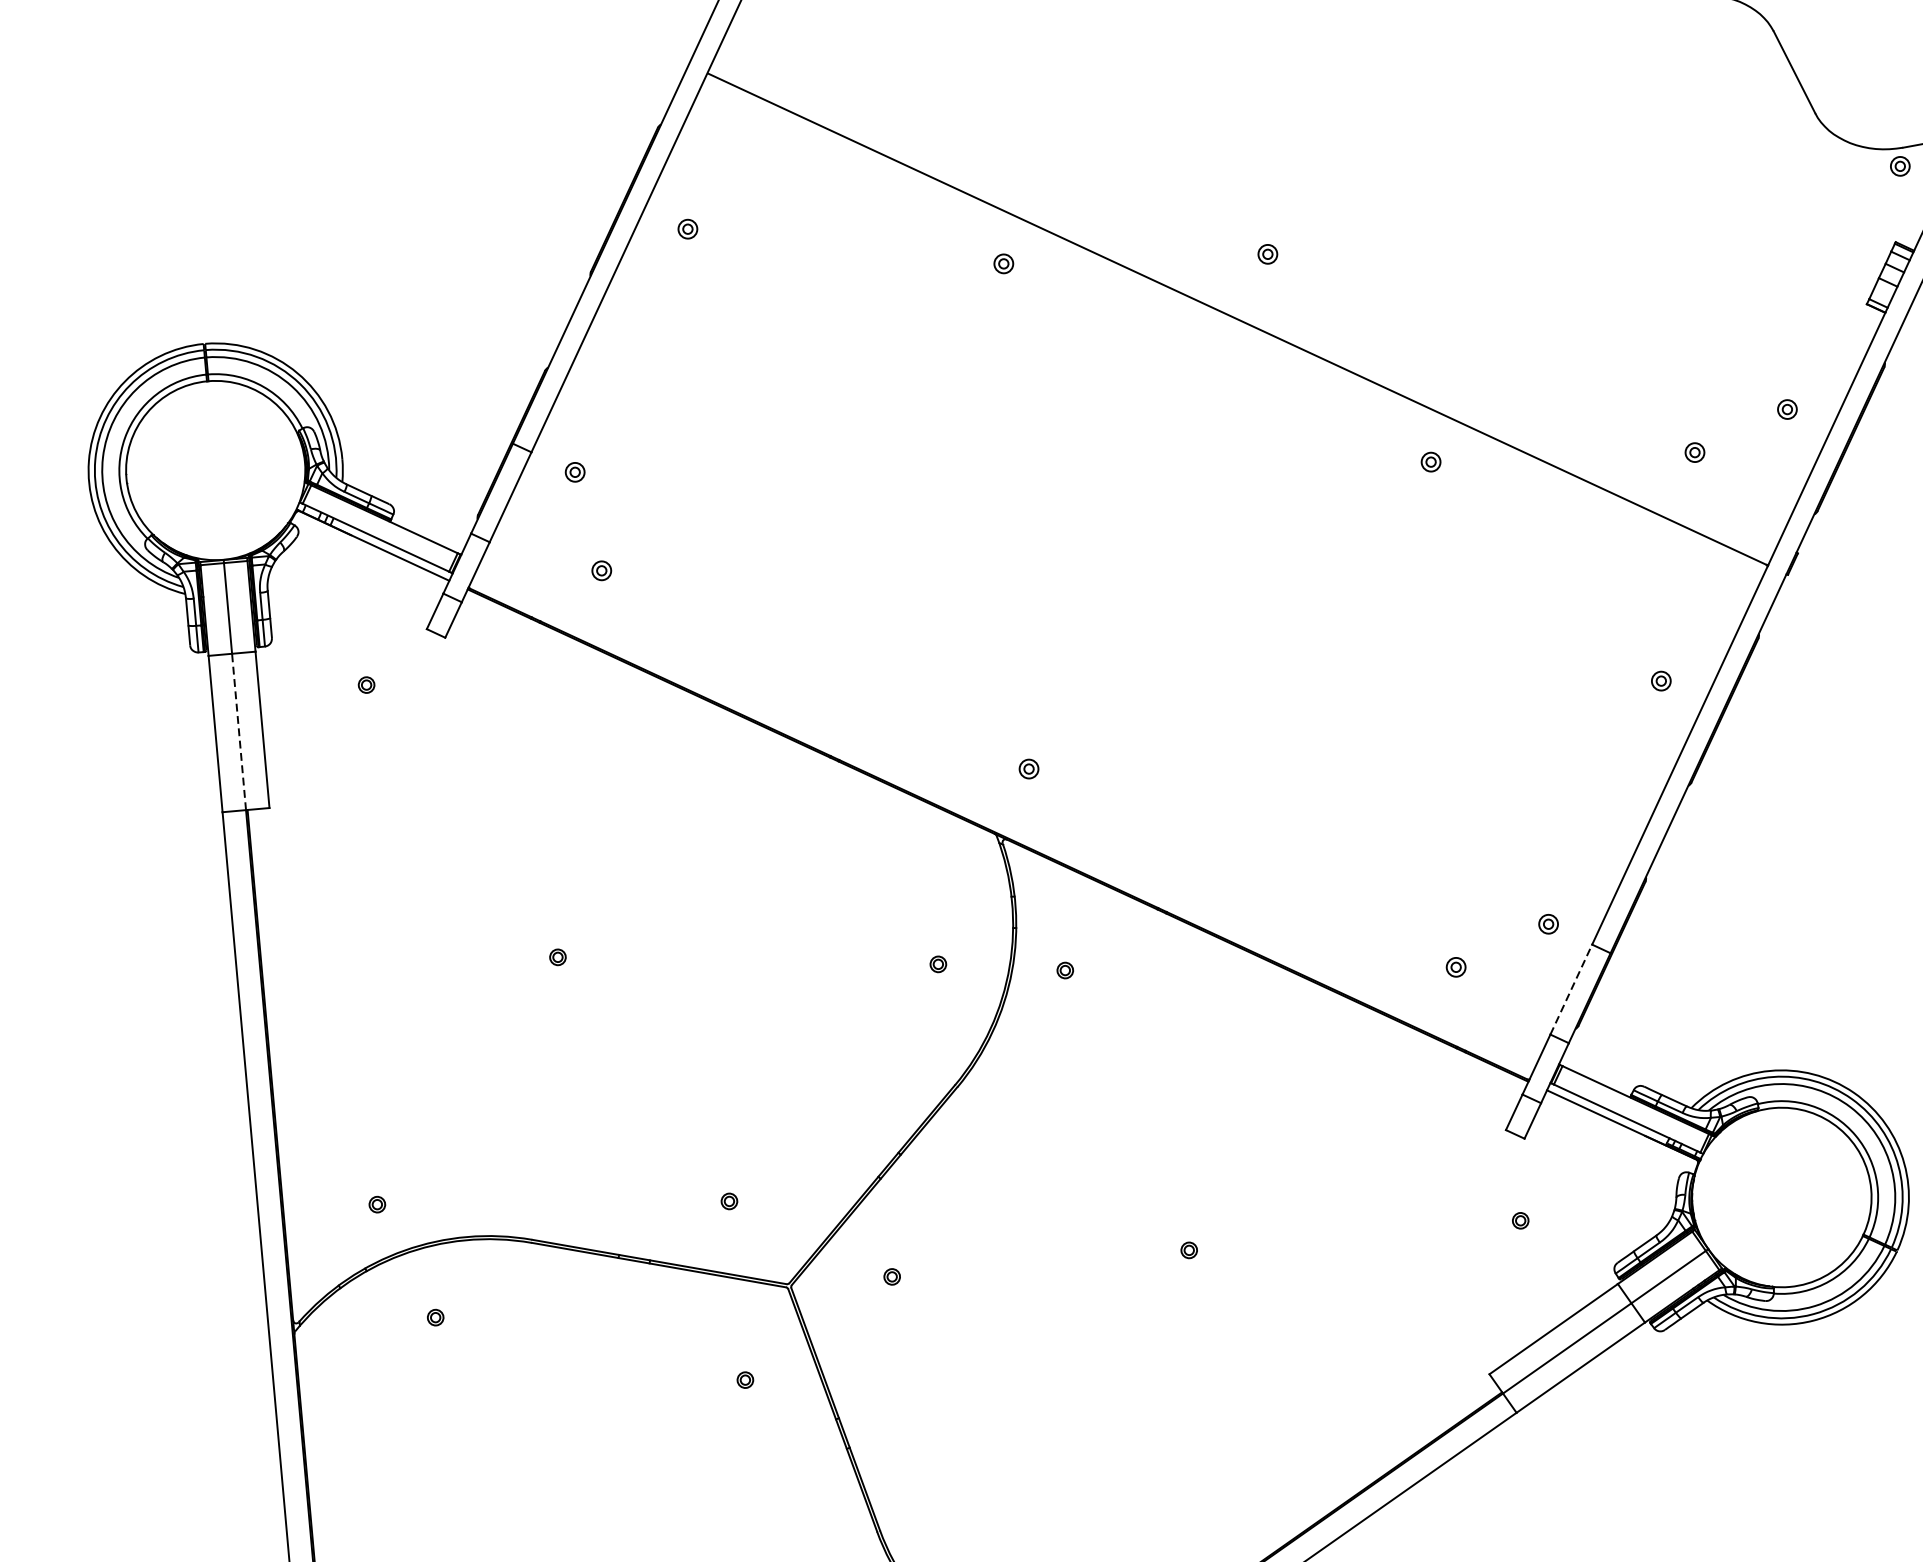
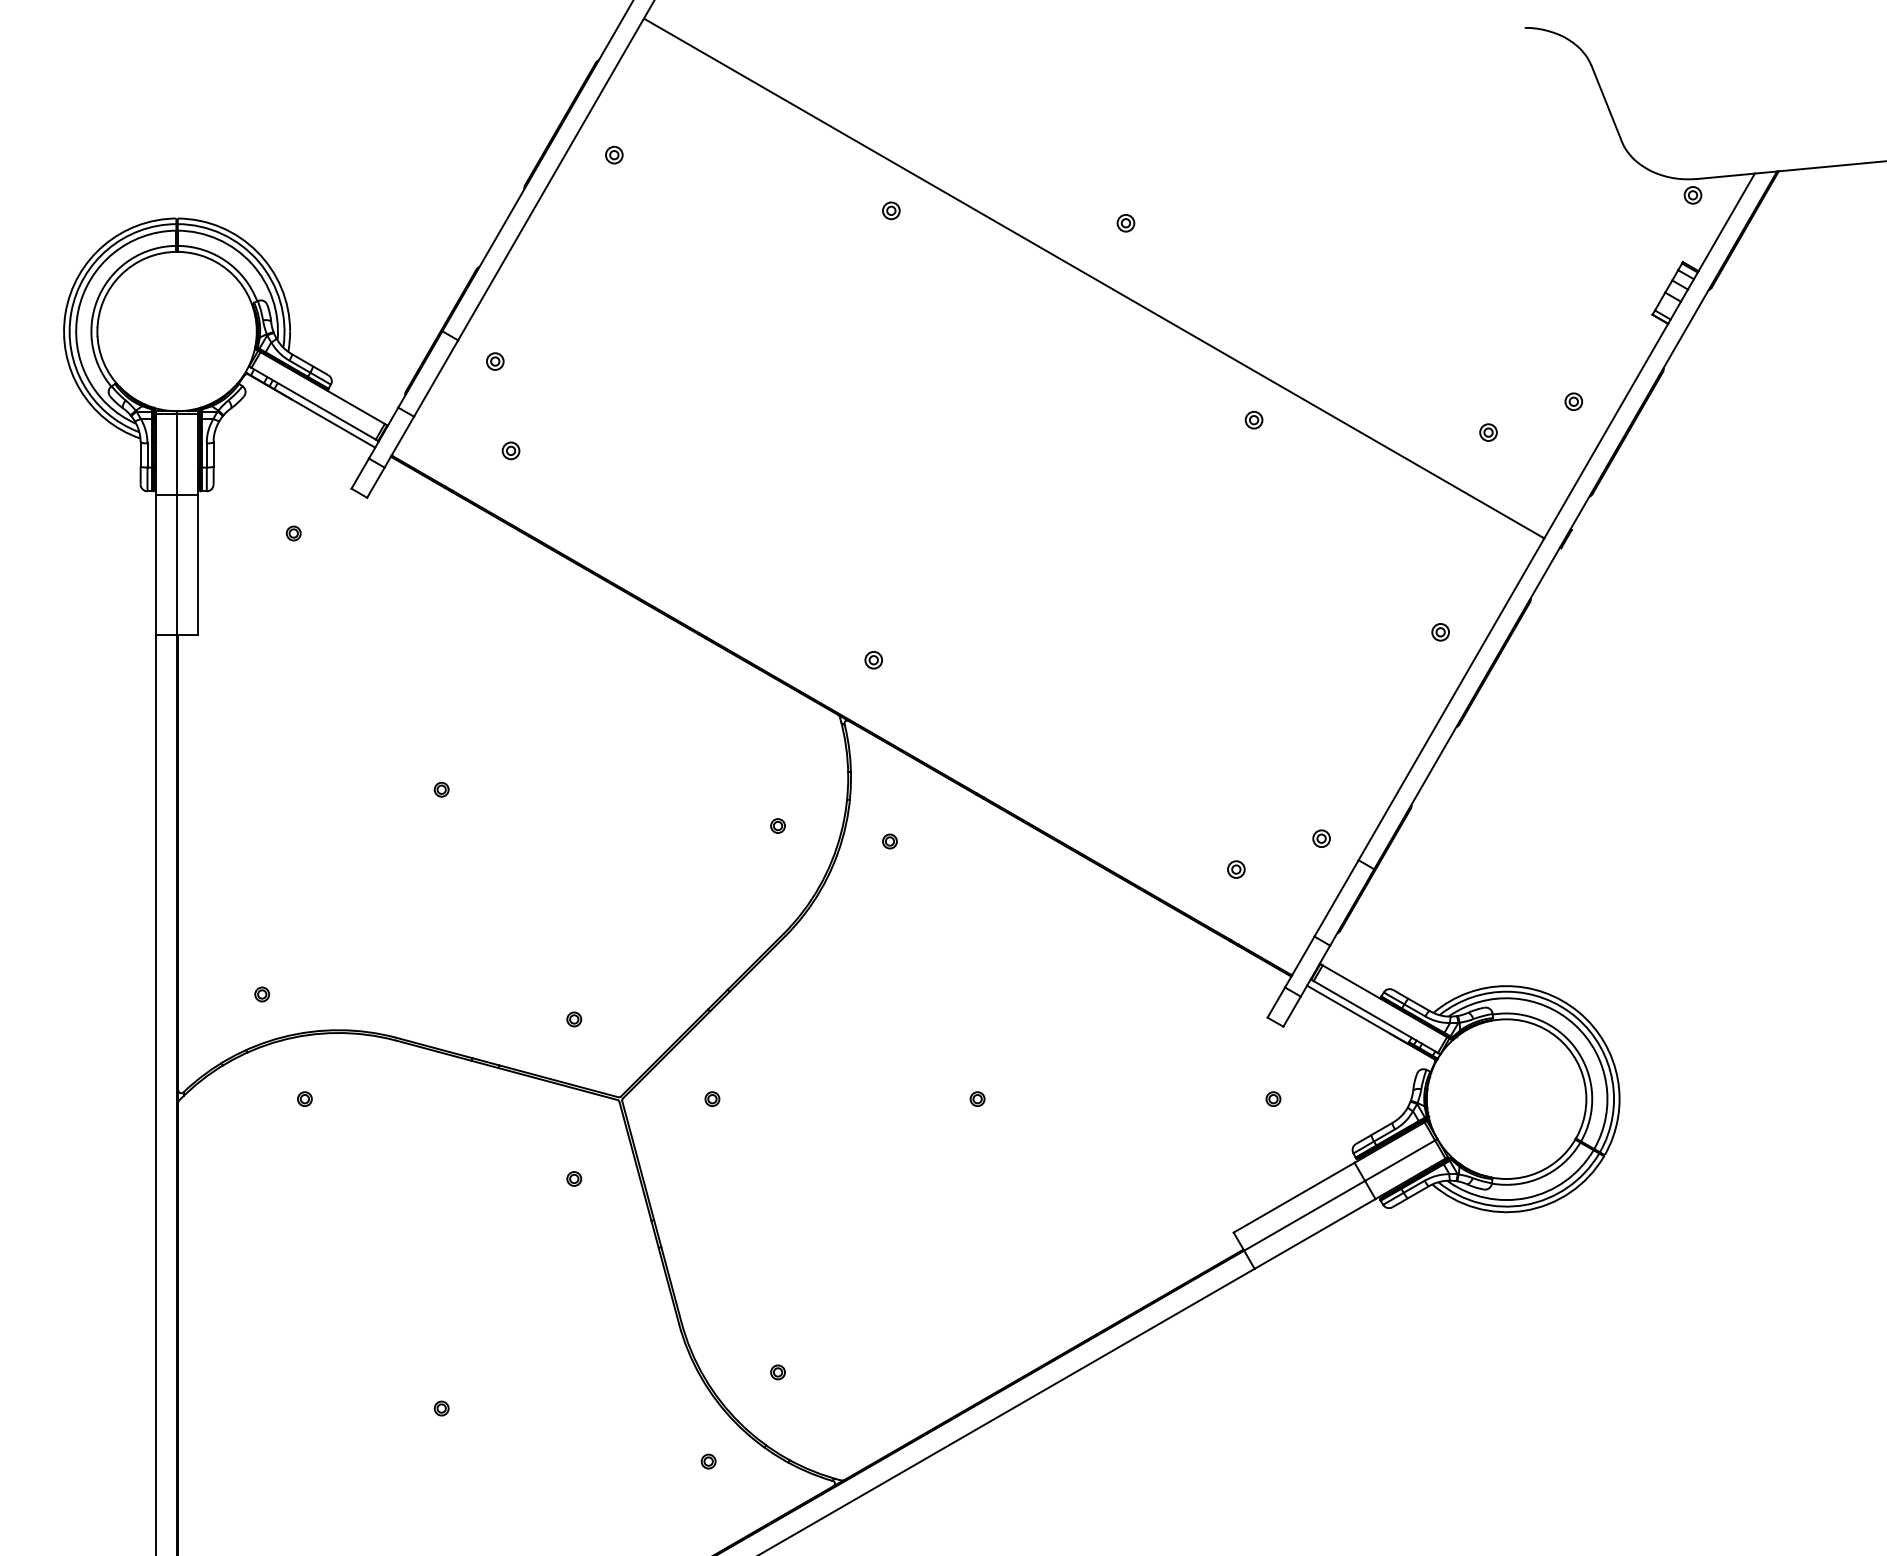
line: (239, 731) -> (177, 564), dashed -> solid
line: (1571, 988) -> (1336, 897), dashed -> solid

